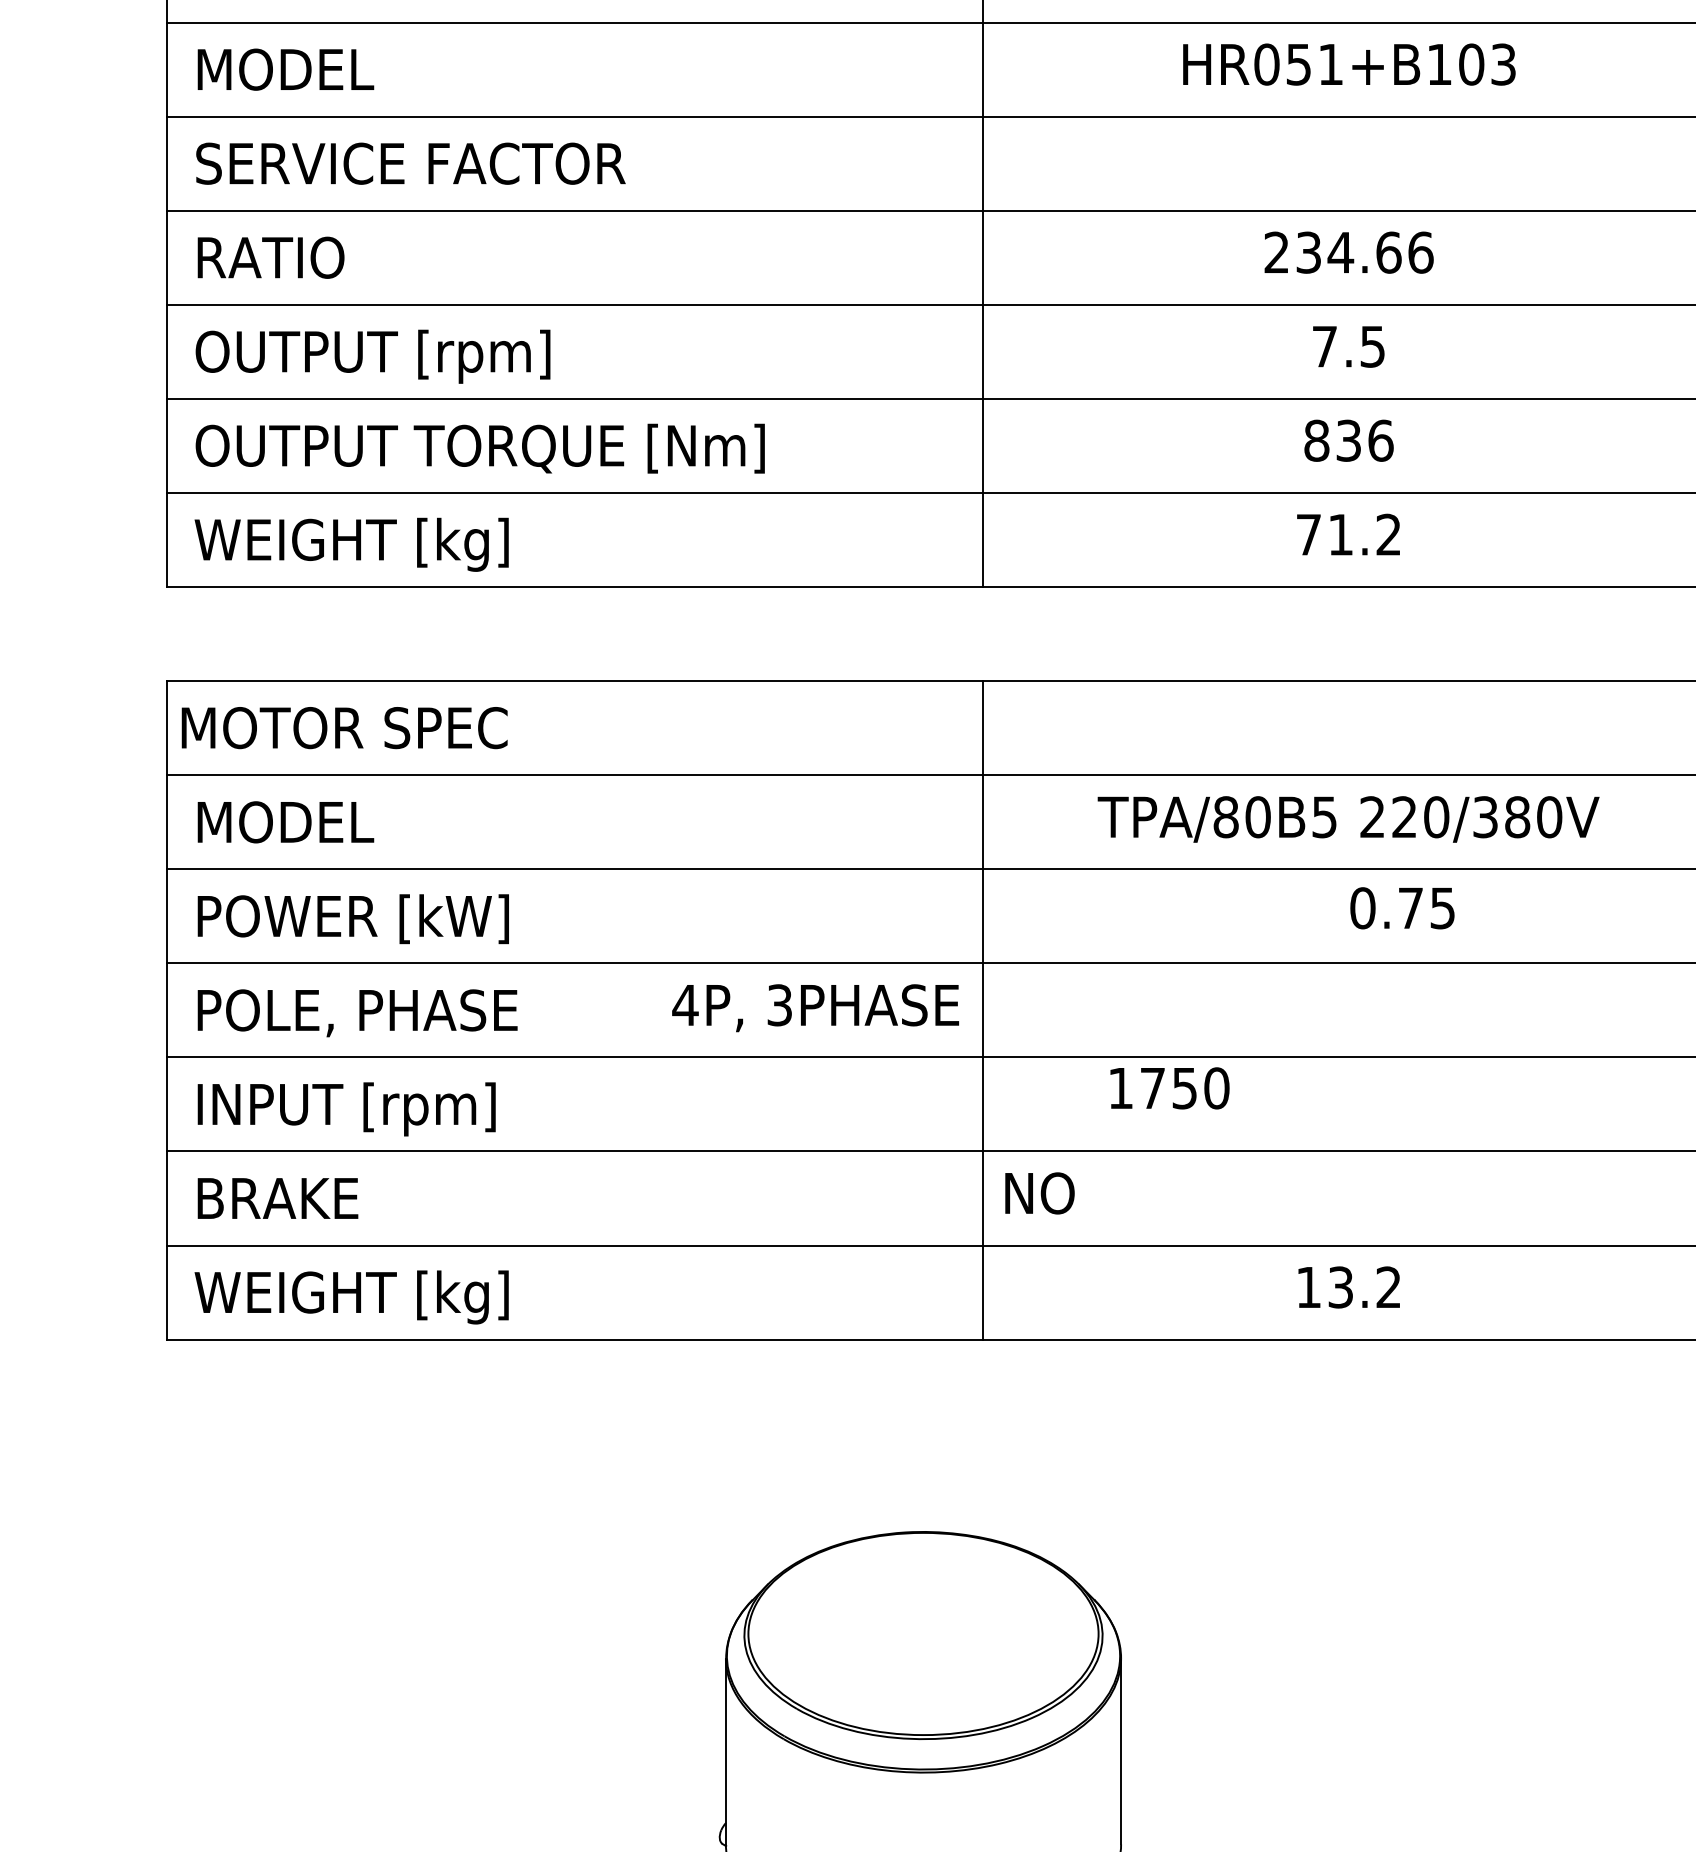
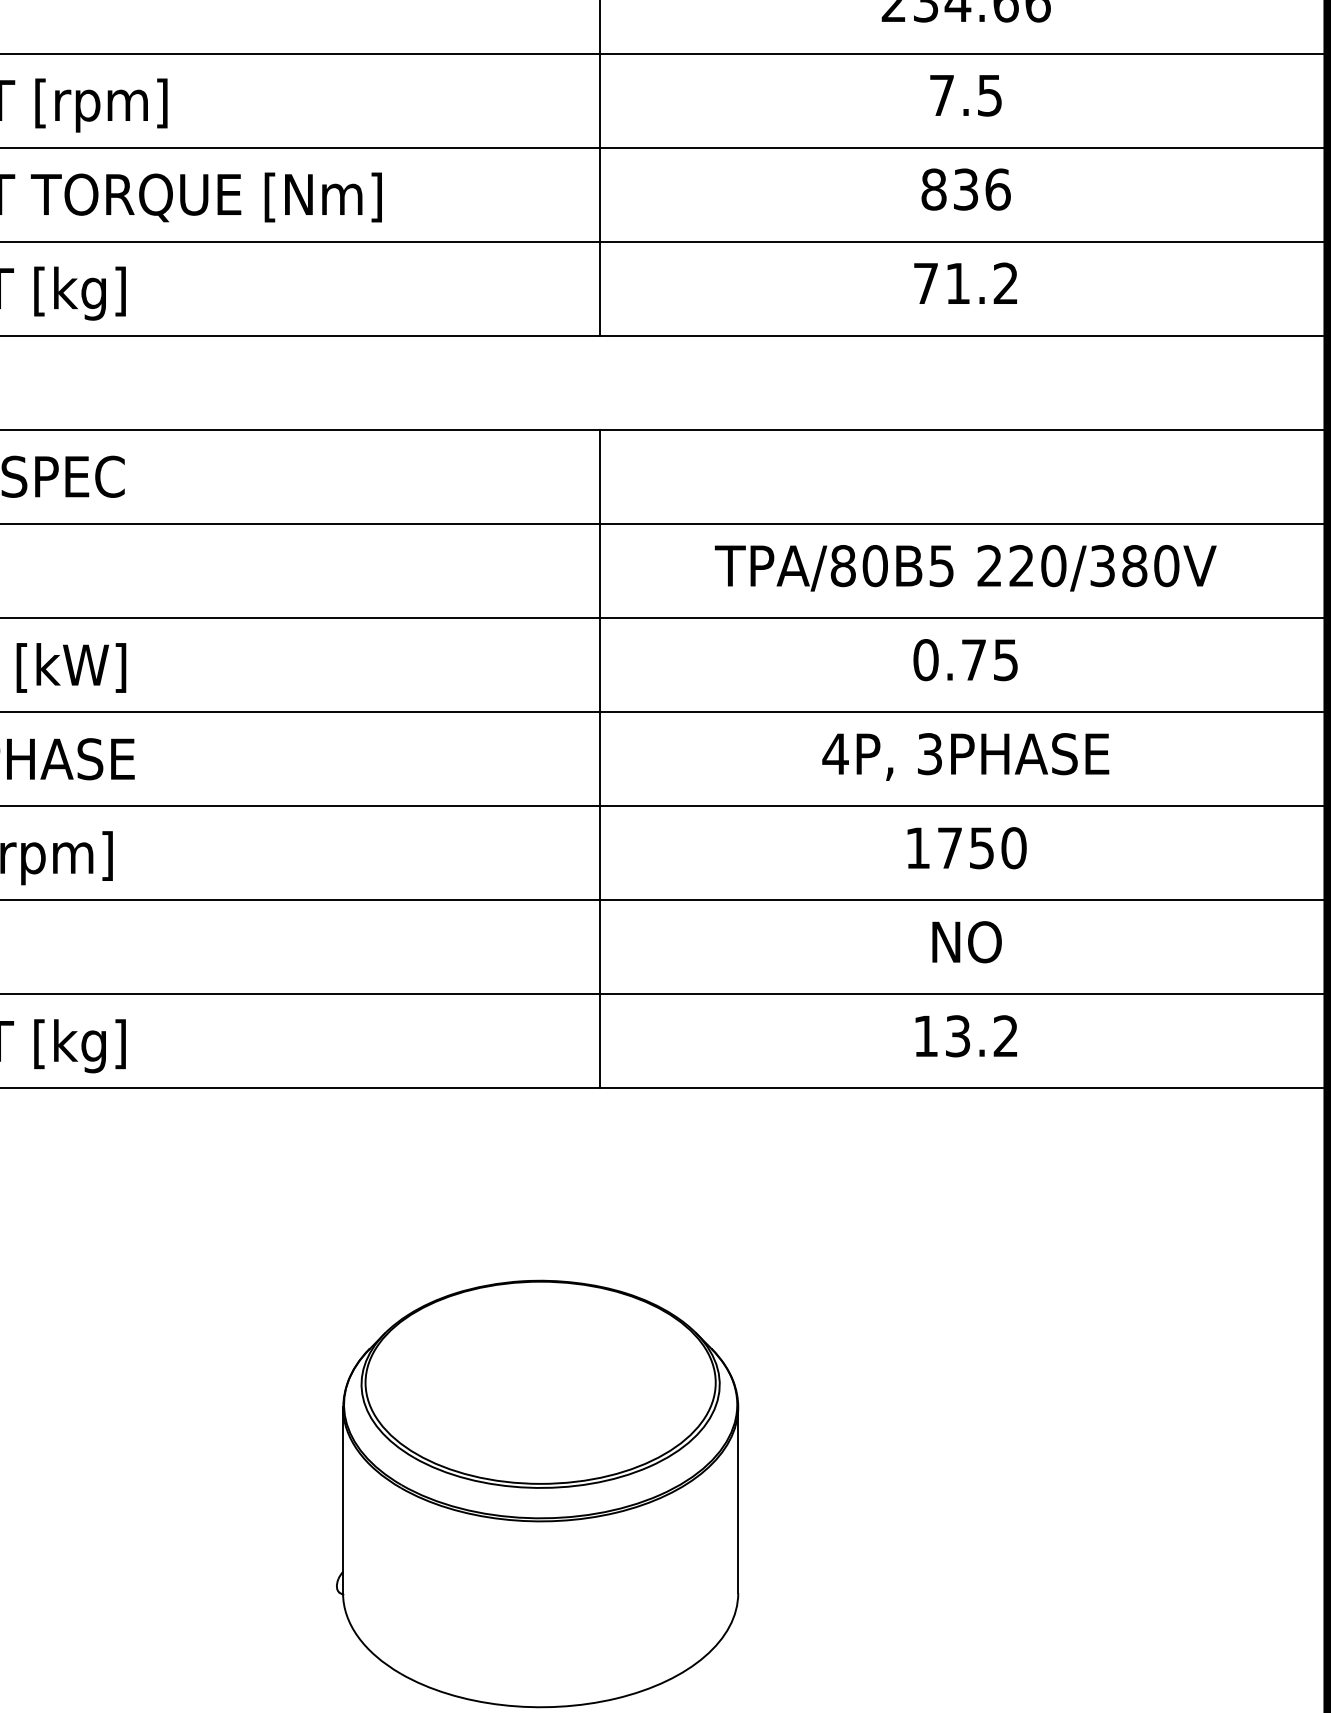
text: (1402, 908) -> (965, 660), moved
text: (815, 1008) -> (965, 757), moved
text: (1169, 1088) -> (966, 848), moved
text: (1039, 1193) -> (966, 942), moved

